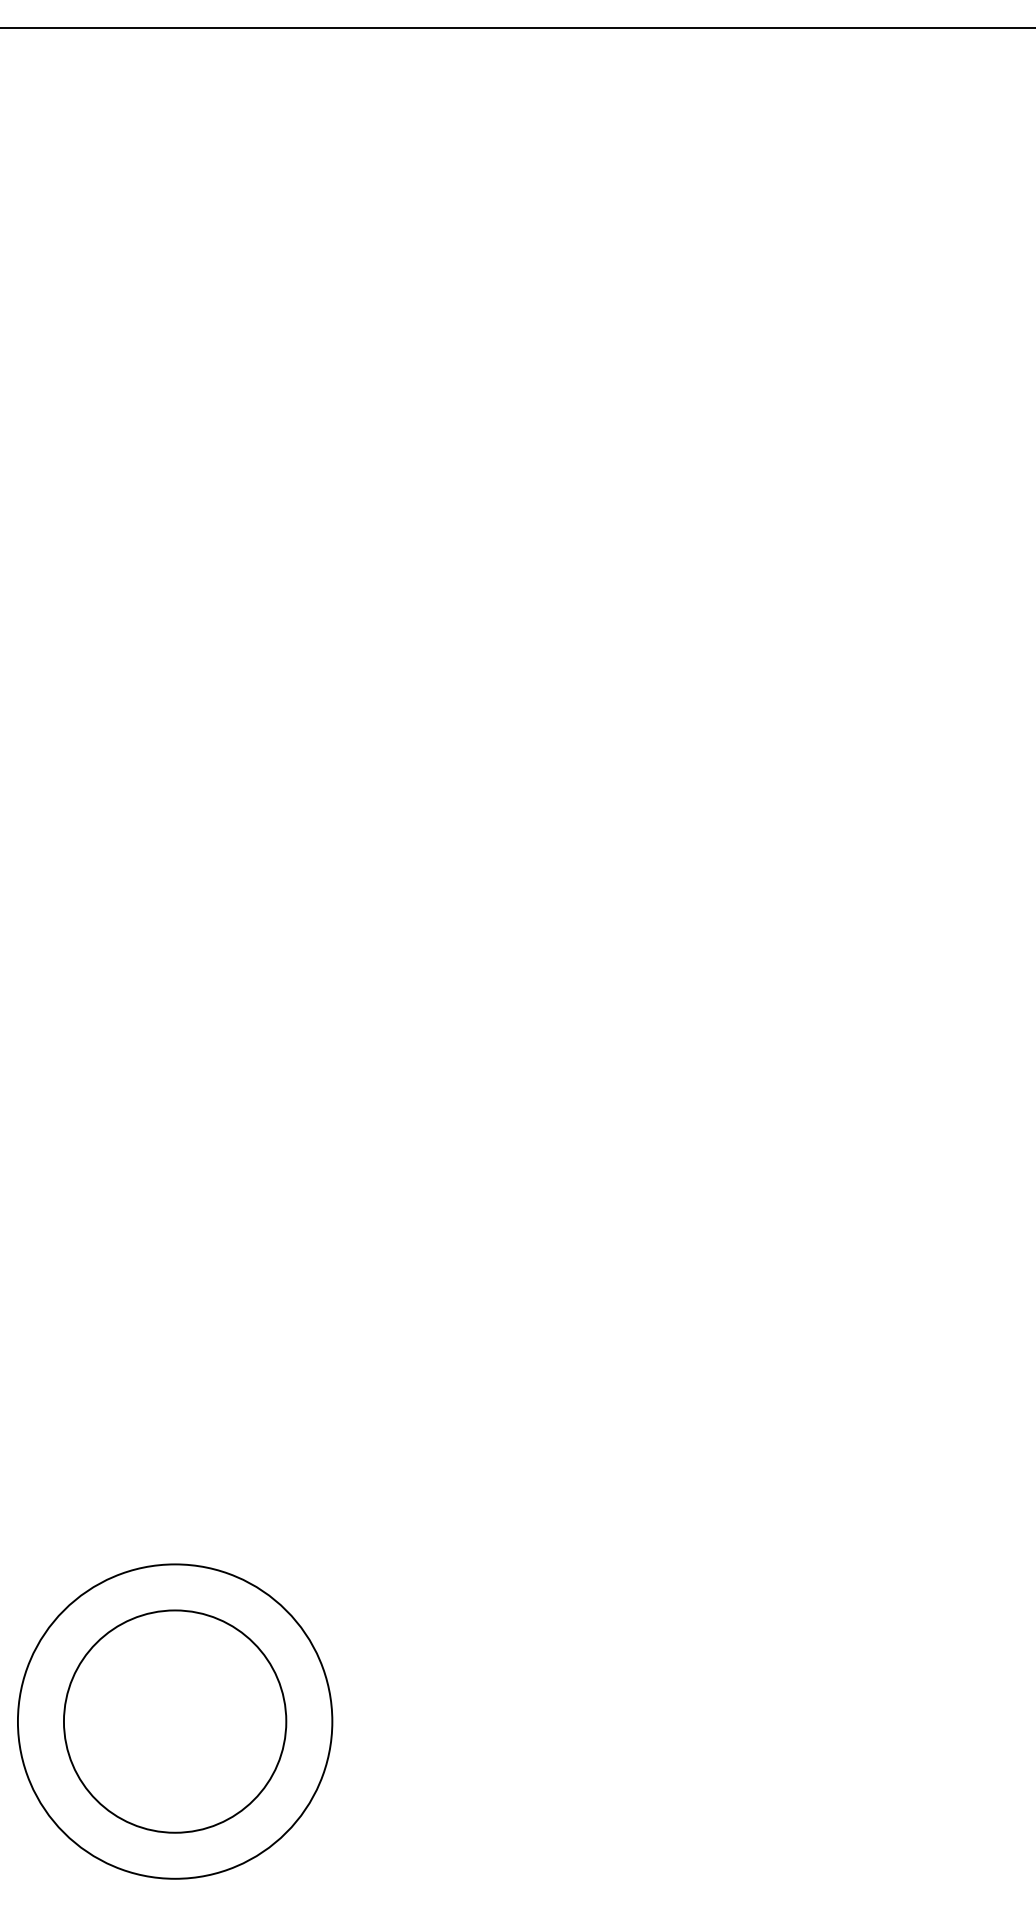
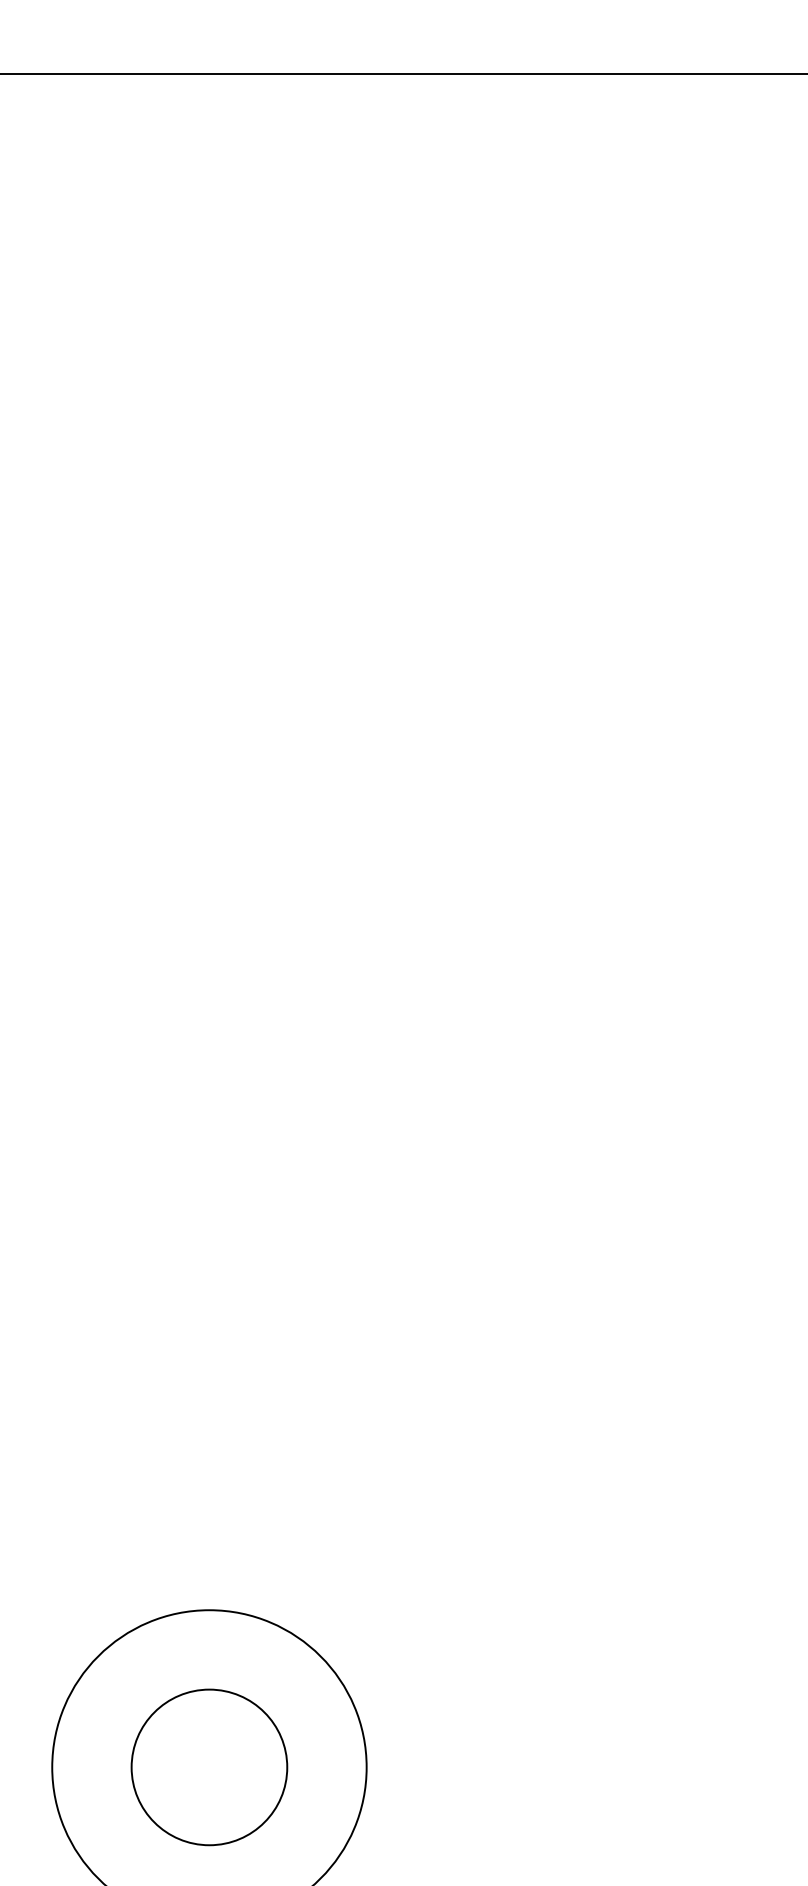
circle: (174, 1721) -> (208, 1767), size x0.7

